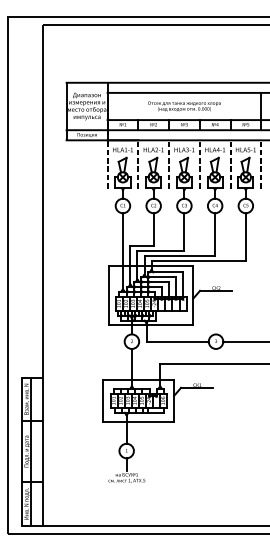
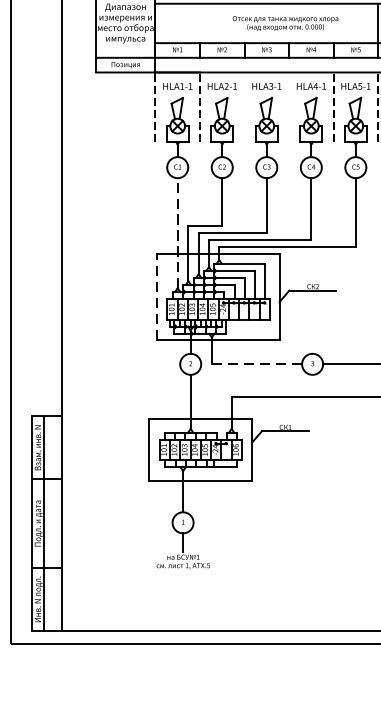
text: (184, 106) -> (285, 23), moved
line: (169, 164) -> (245, 107), removed
line: (199, 164) -> (288, 107), removed
line: (122, 250) -> (177, 232), solid -> dashed
line: (108, 295) -> (156, 297), solid -> dashed
line: (177, 341) -> (256, 364), solid -> dashed

